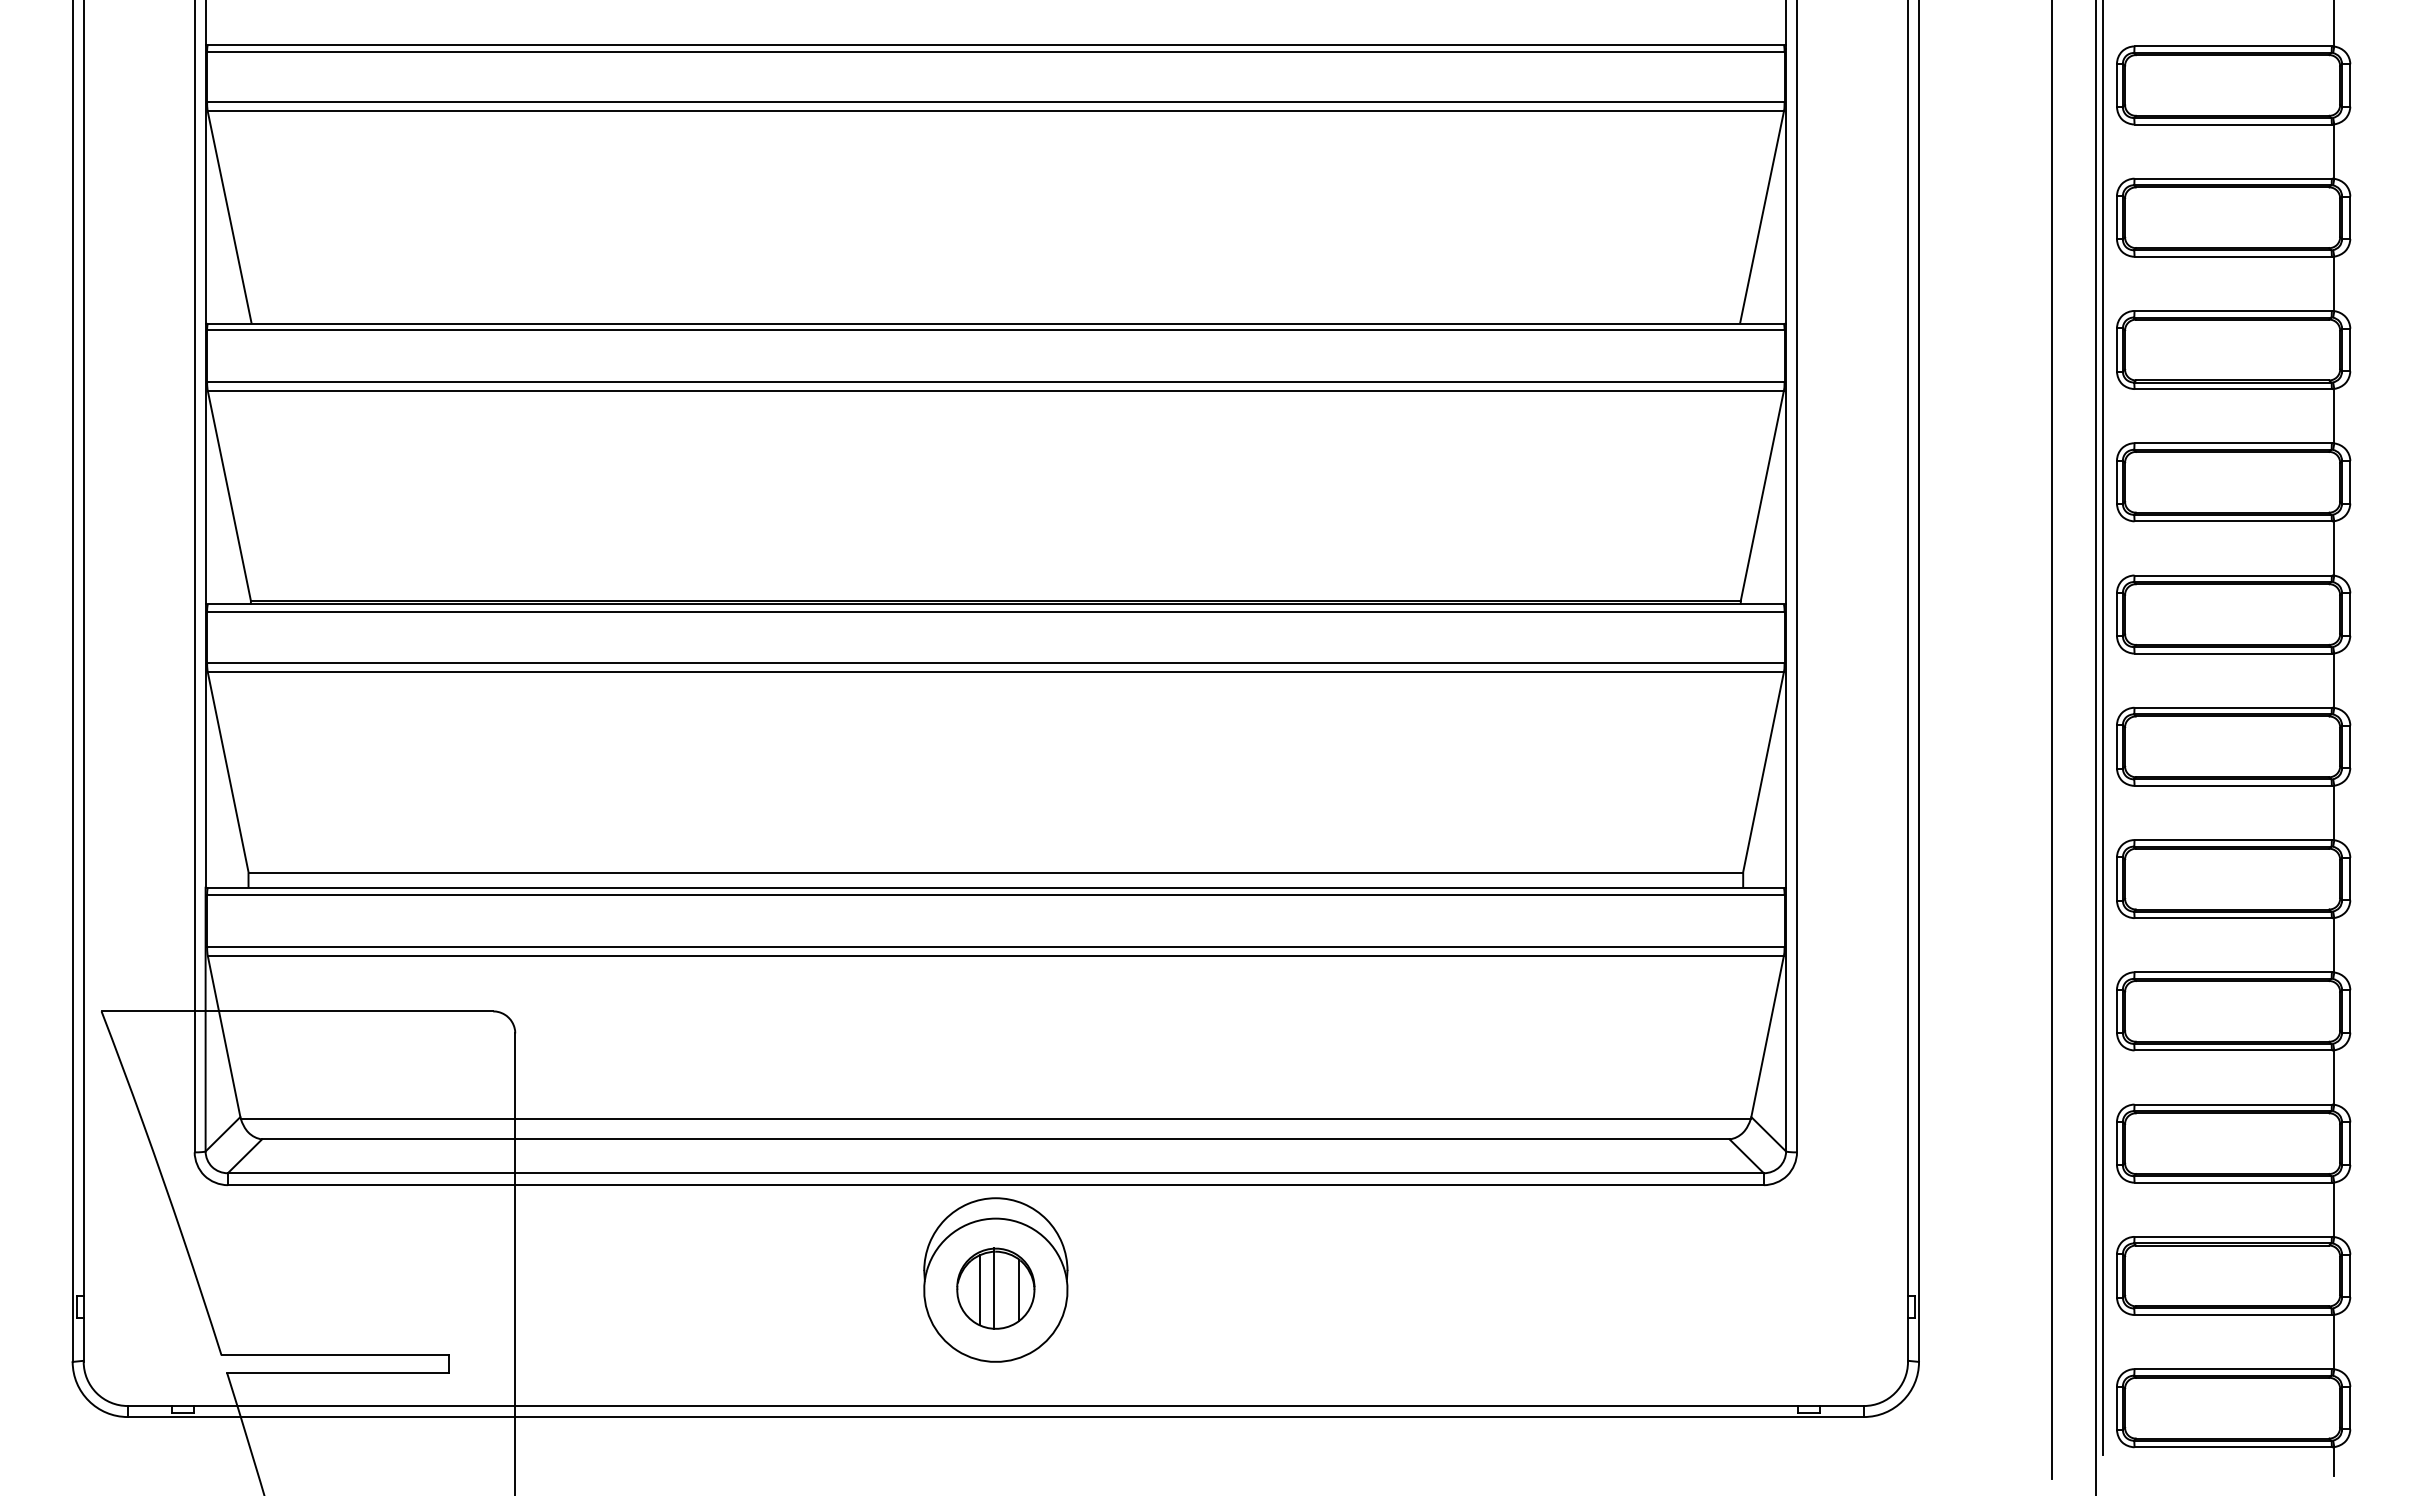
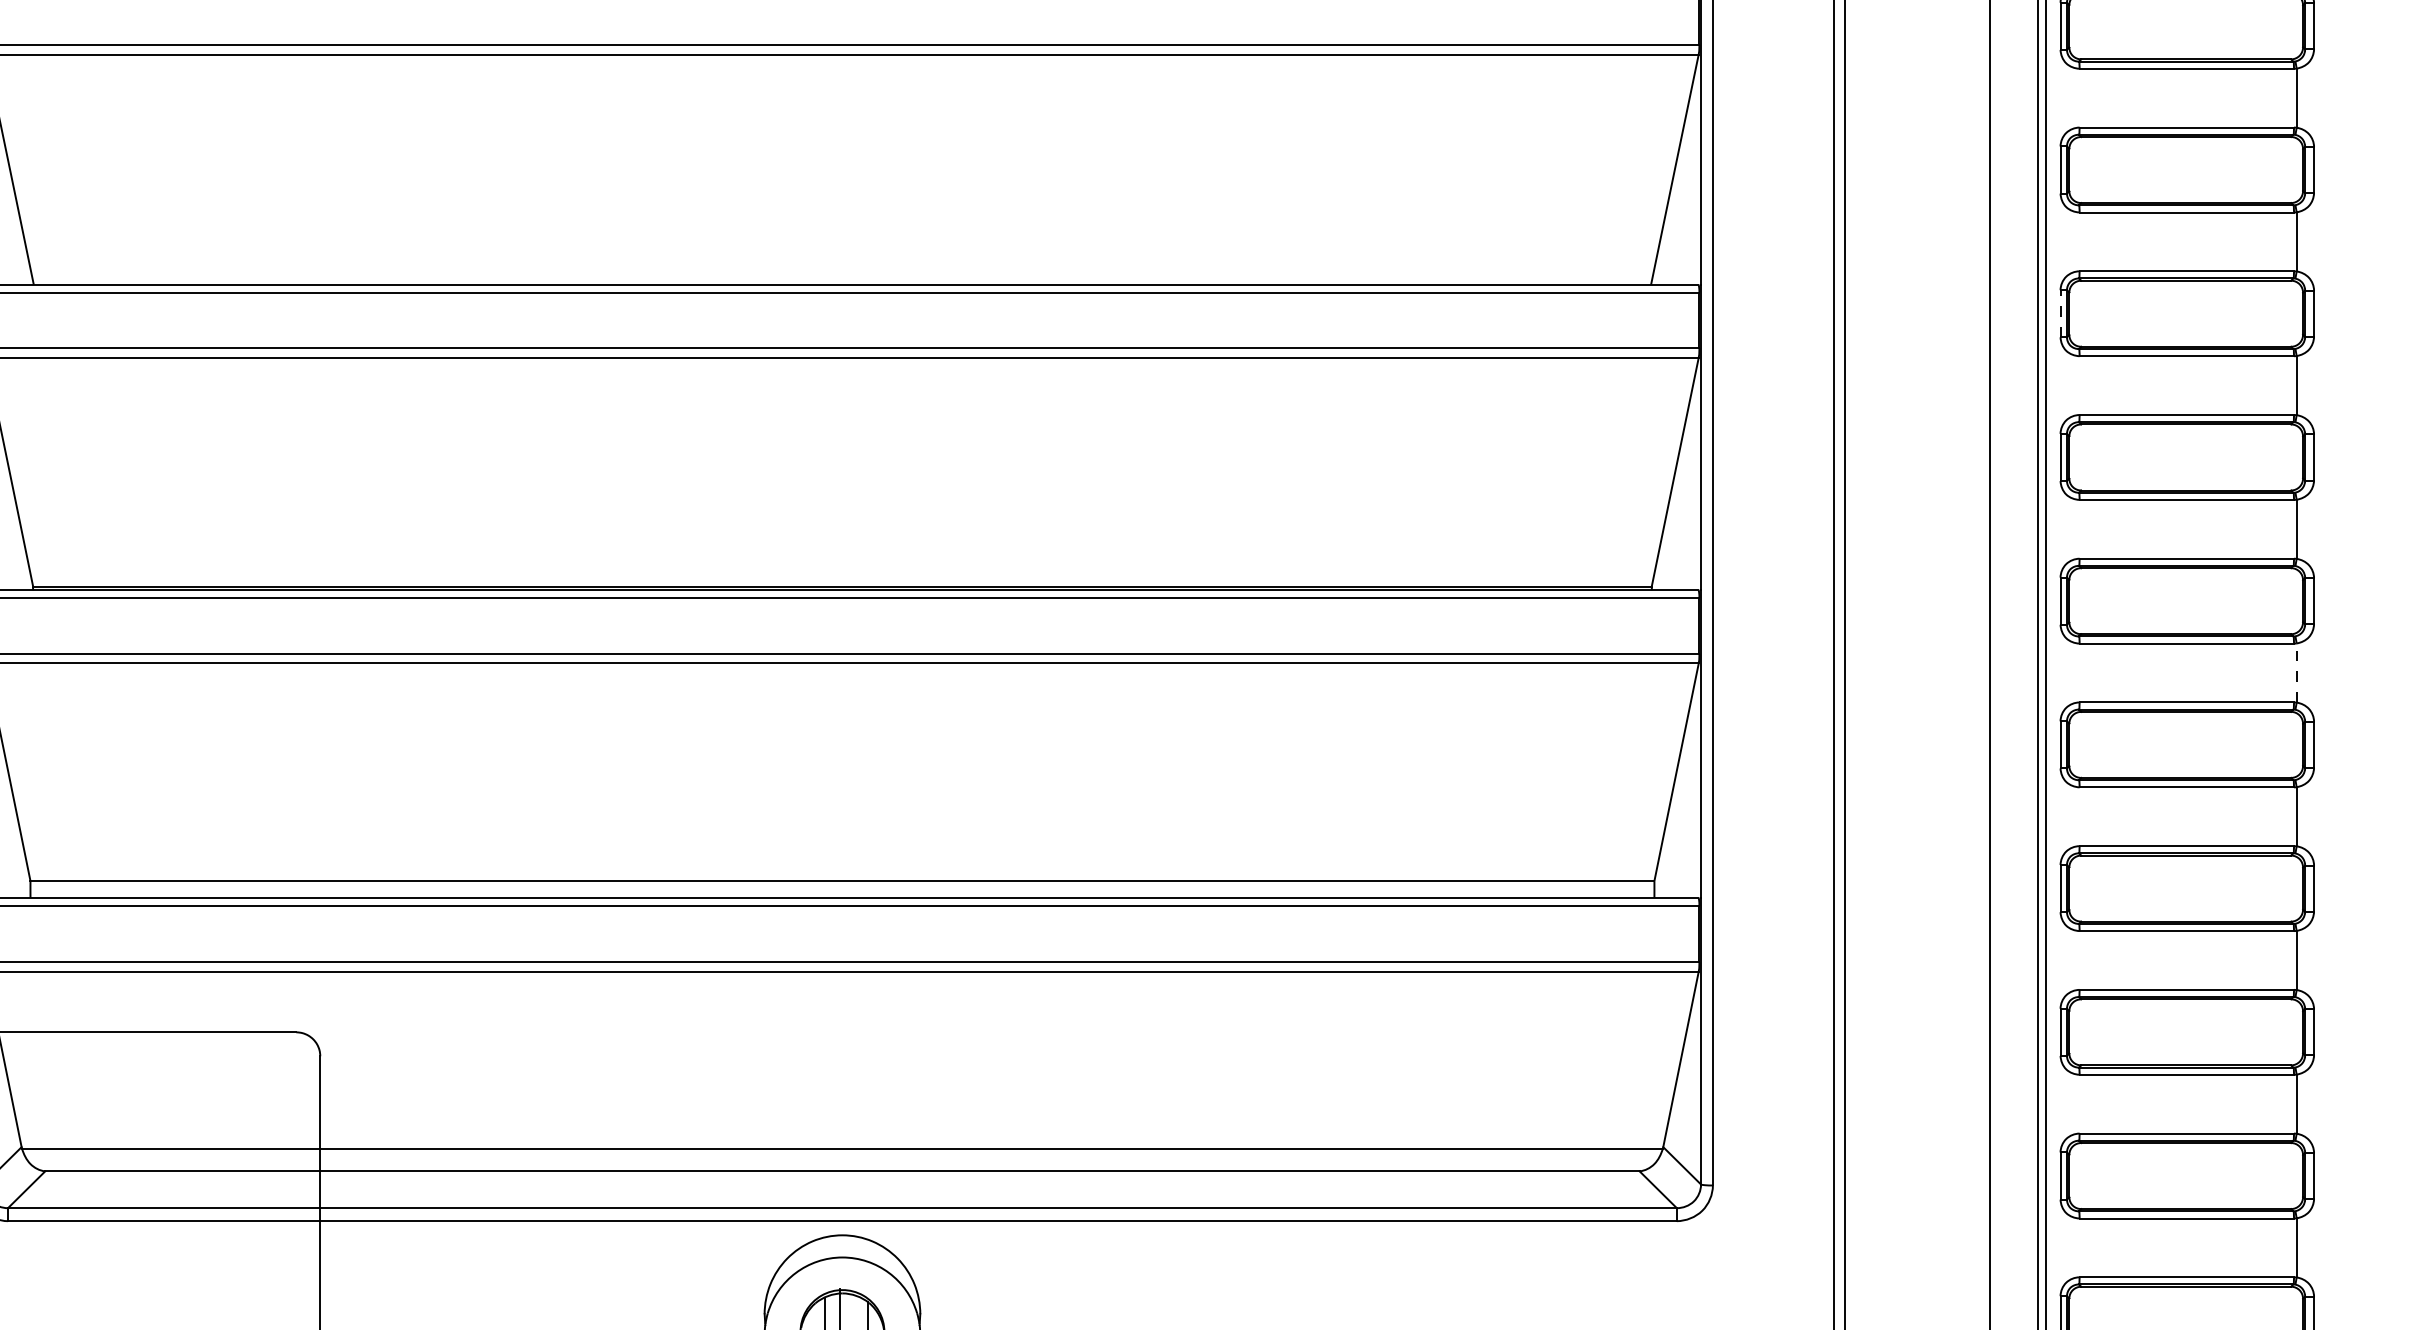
line: (2116, 350) -> (2060, 314), solid -> dashed
line: (2334, 680) -> (2296, 672), solid -> dashed

